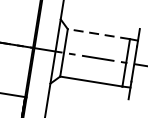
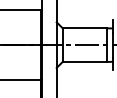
line: (98, 34) -> (84, 28), dashed -> solid

